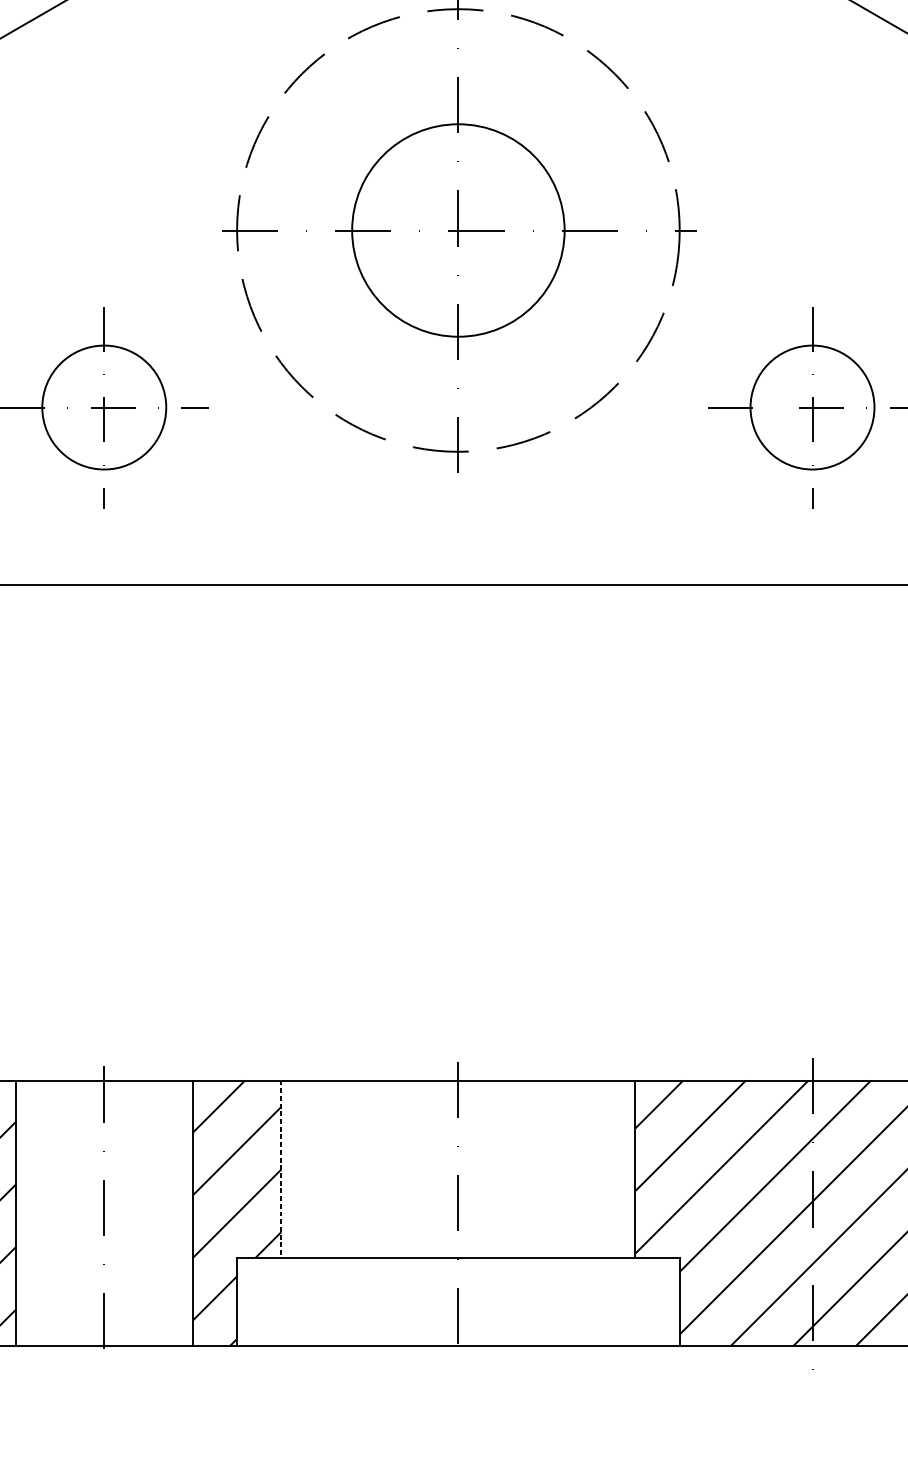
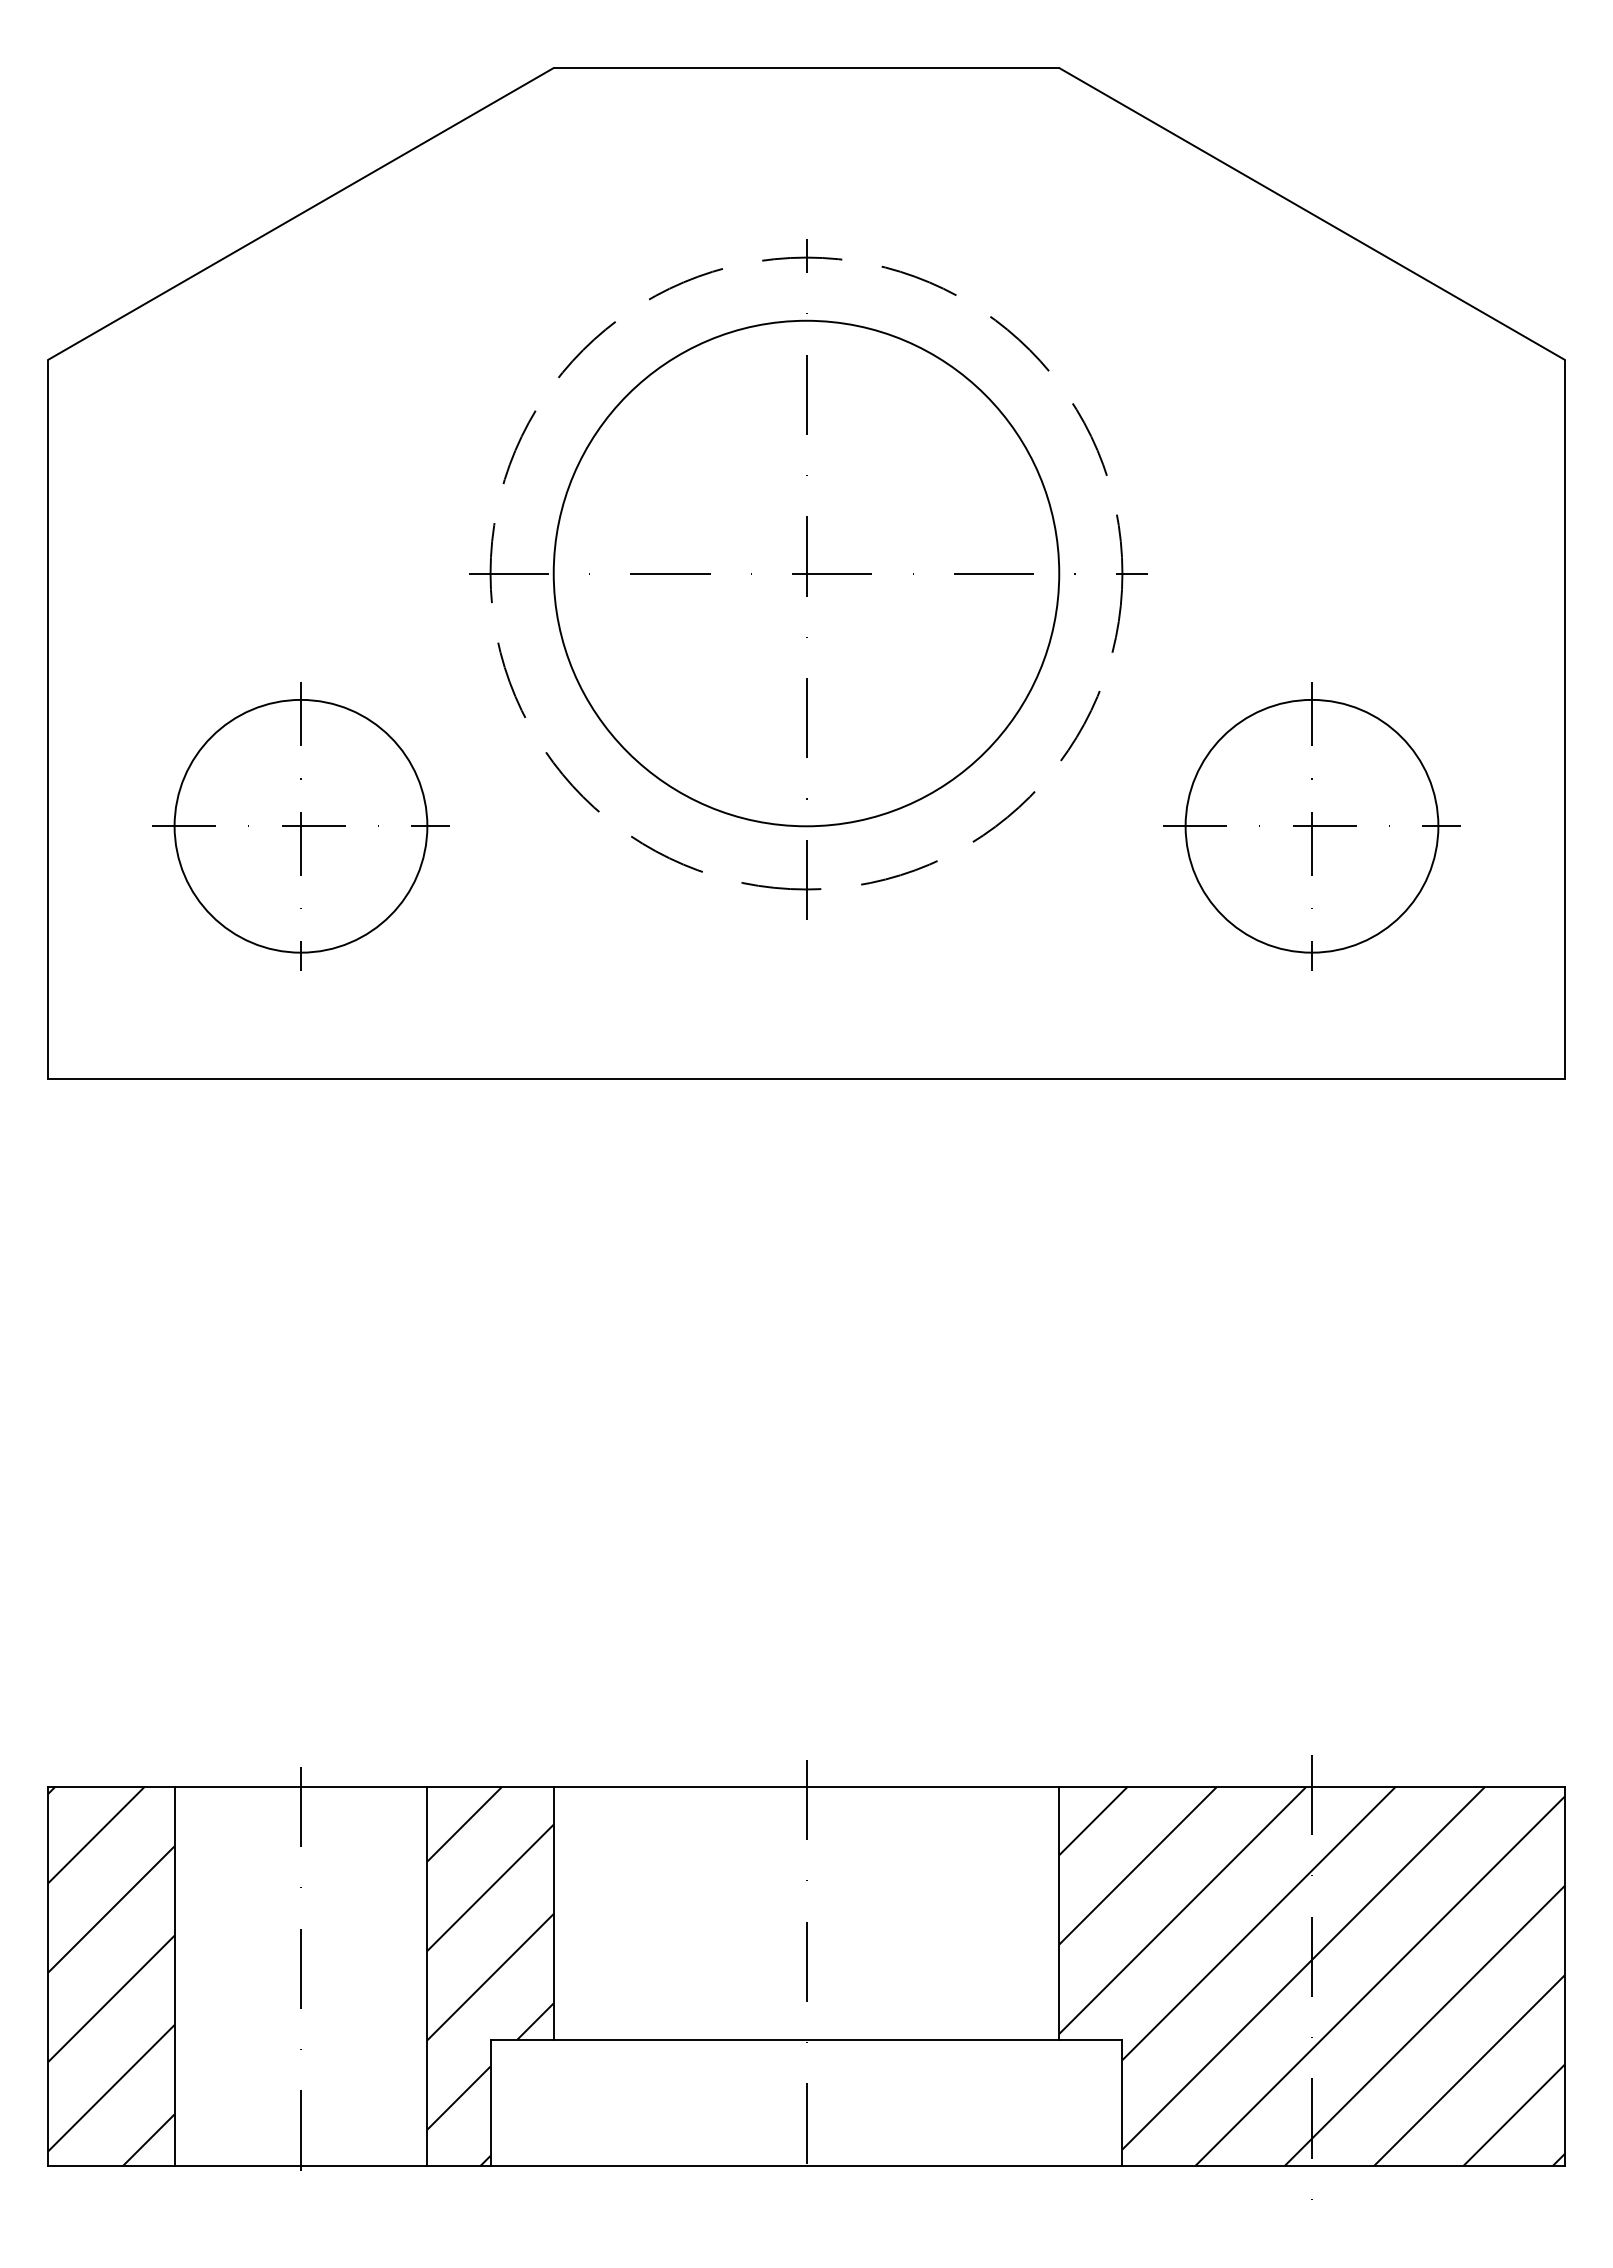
circle: (458, 230) -> (806, 573), size x1.67
circle: (103, 407) -> (300, 825), size x1.43
circle: (812, 407) -> (1311, 825), size x1.43
line: (281, 1169) -> (553, 1913), dashed -> solid

